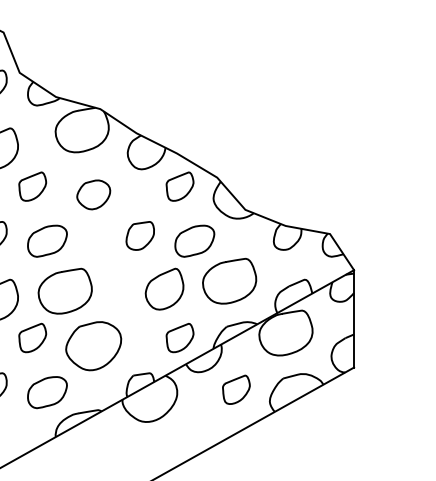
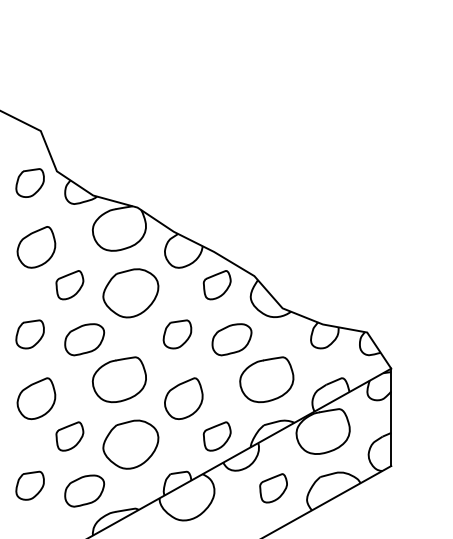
part: (93, 195) -> (130, 293), size x1.67
curve: (63, 273) -> (117, 361), moved
part: (164, 289) -> (183, 398), moved

